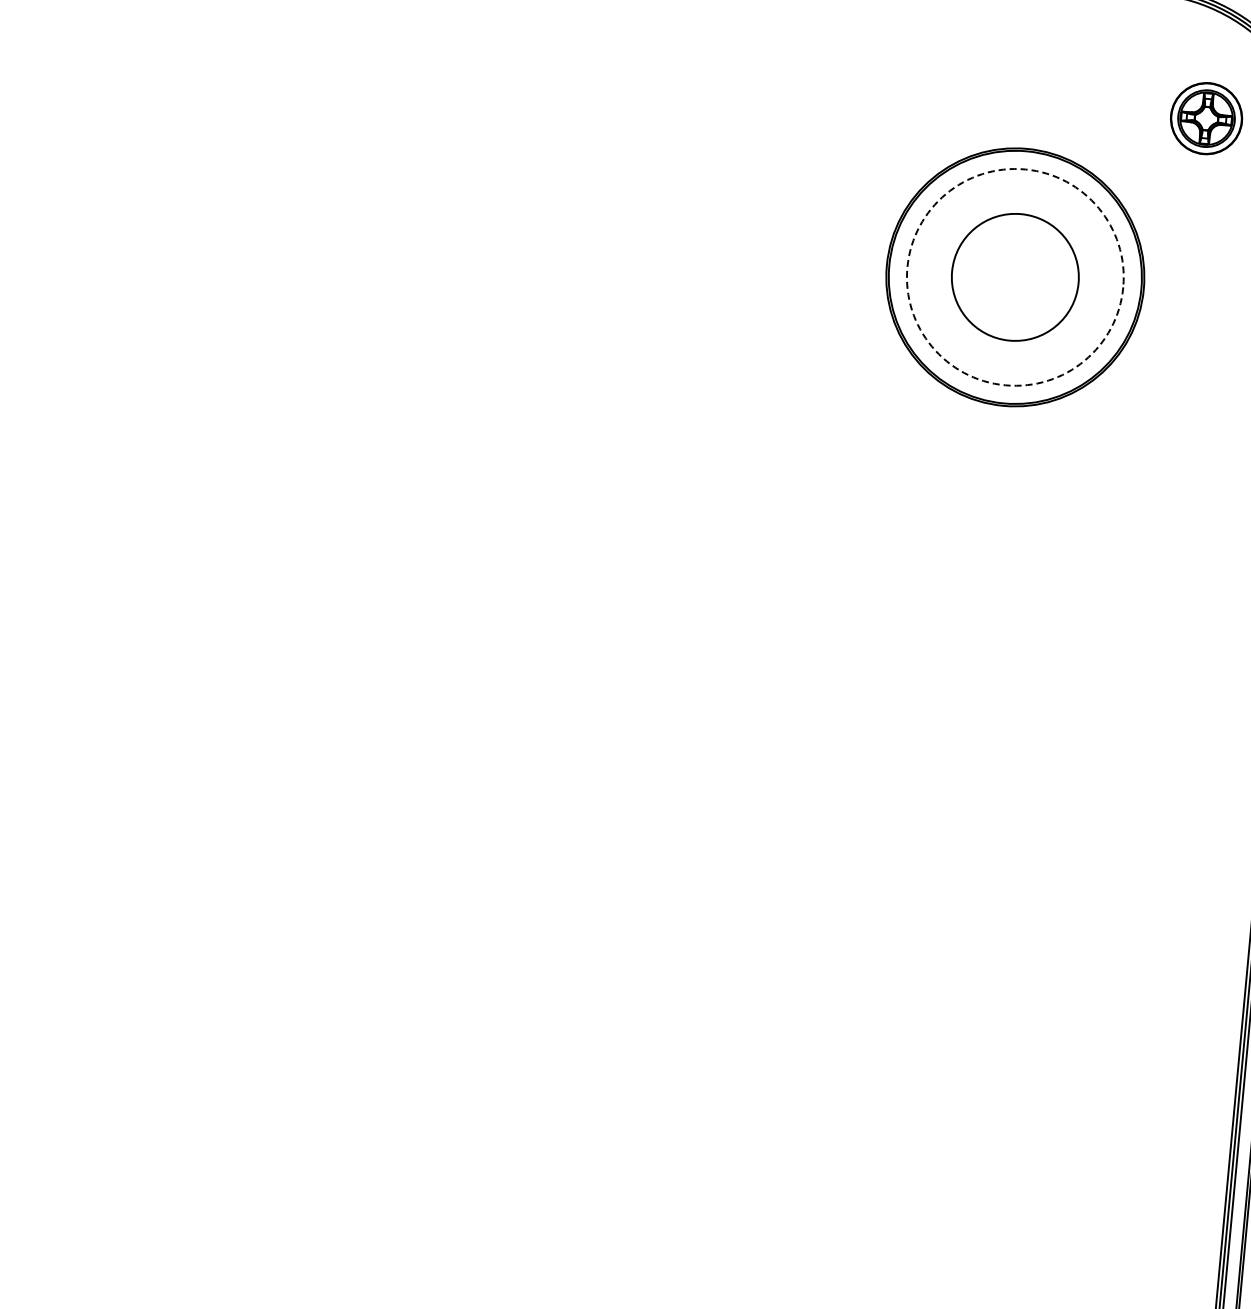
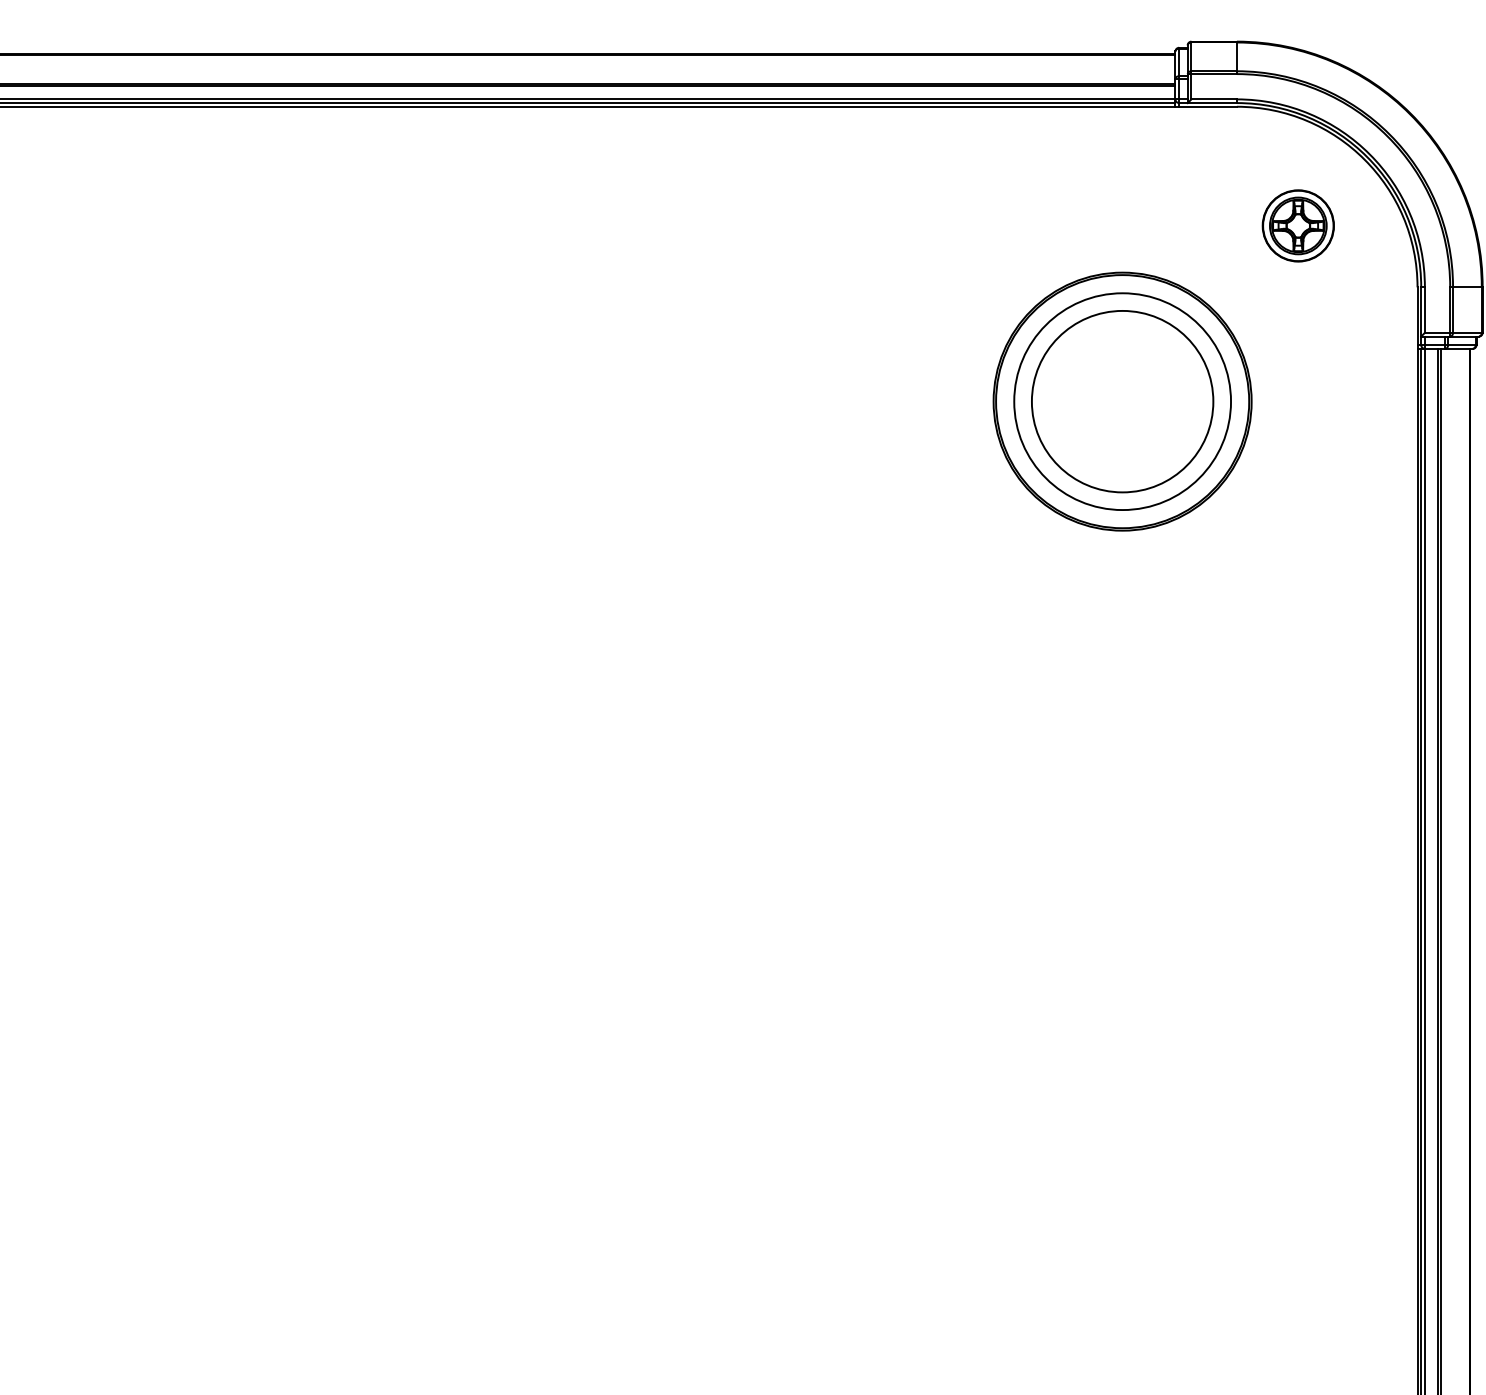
circle: (1015, 277) -> (1122, 401), dashed -> solid
circle: (1015, 277) -> (1122, 401), size x1.43

